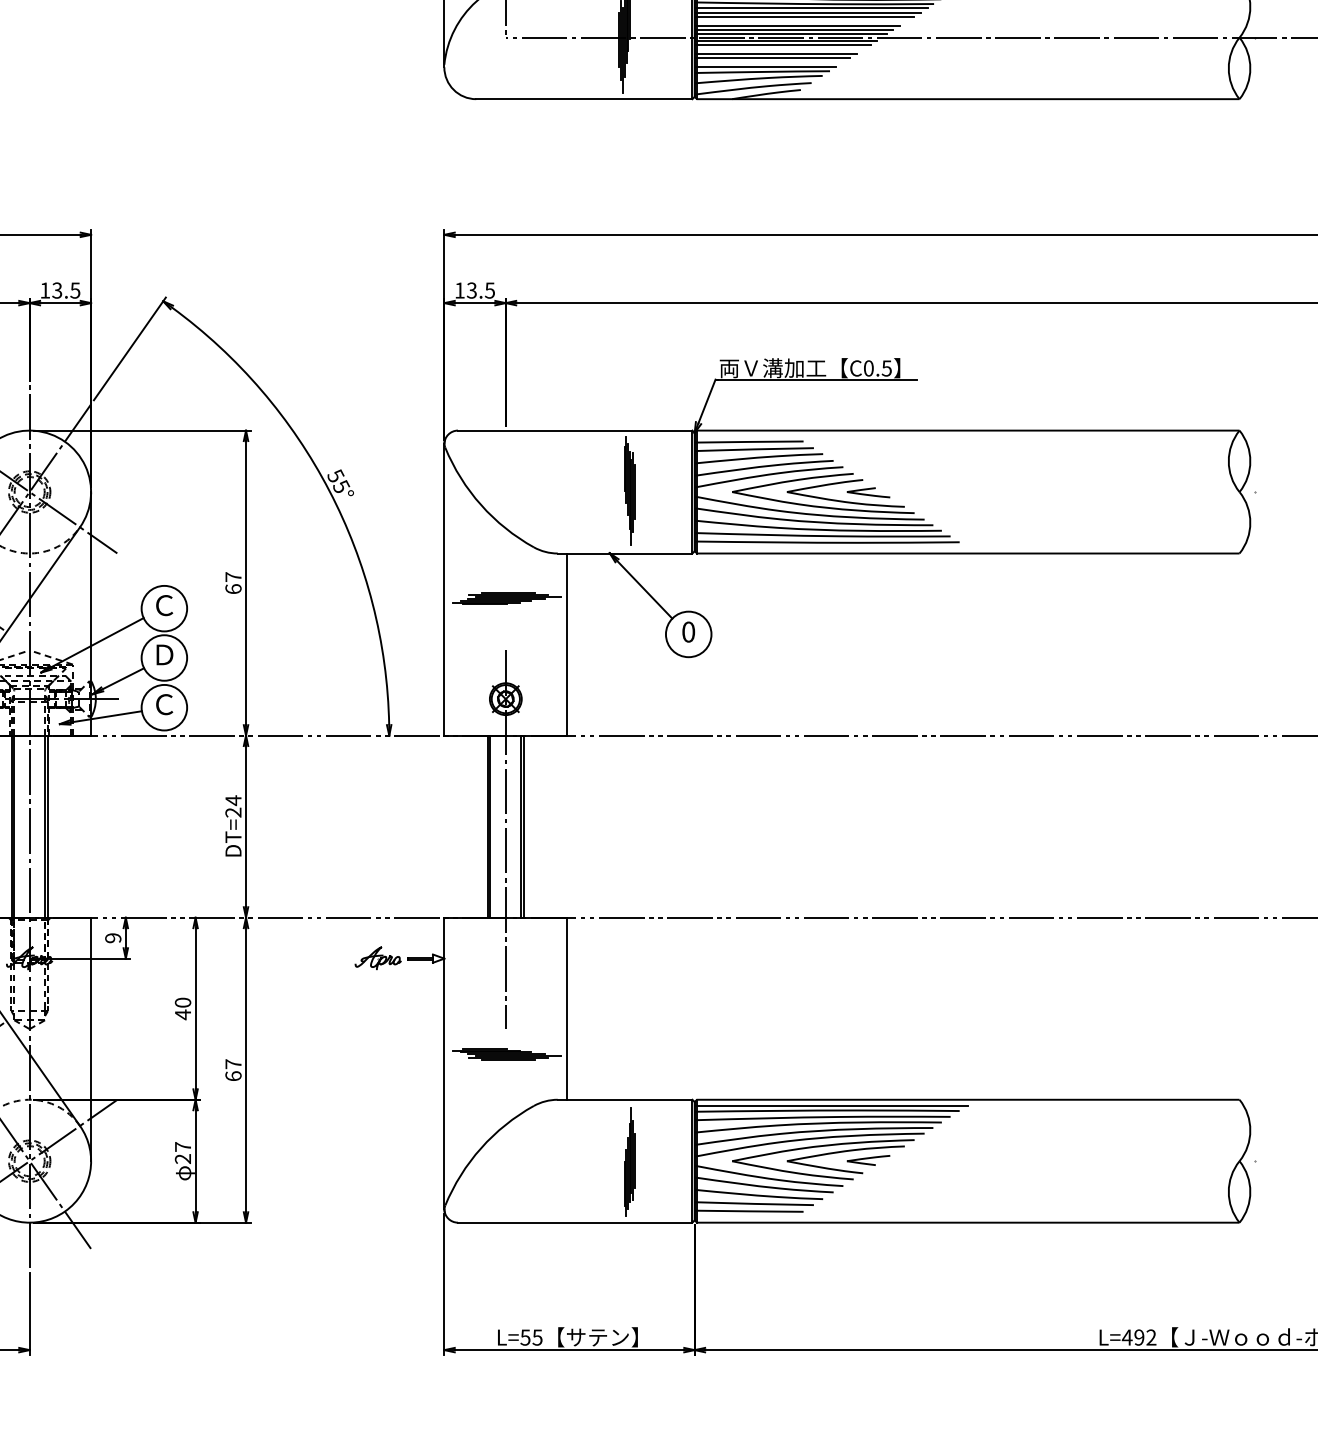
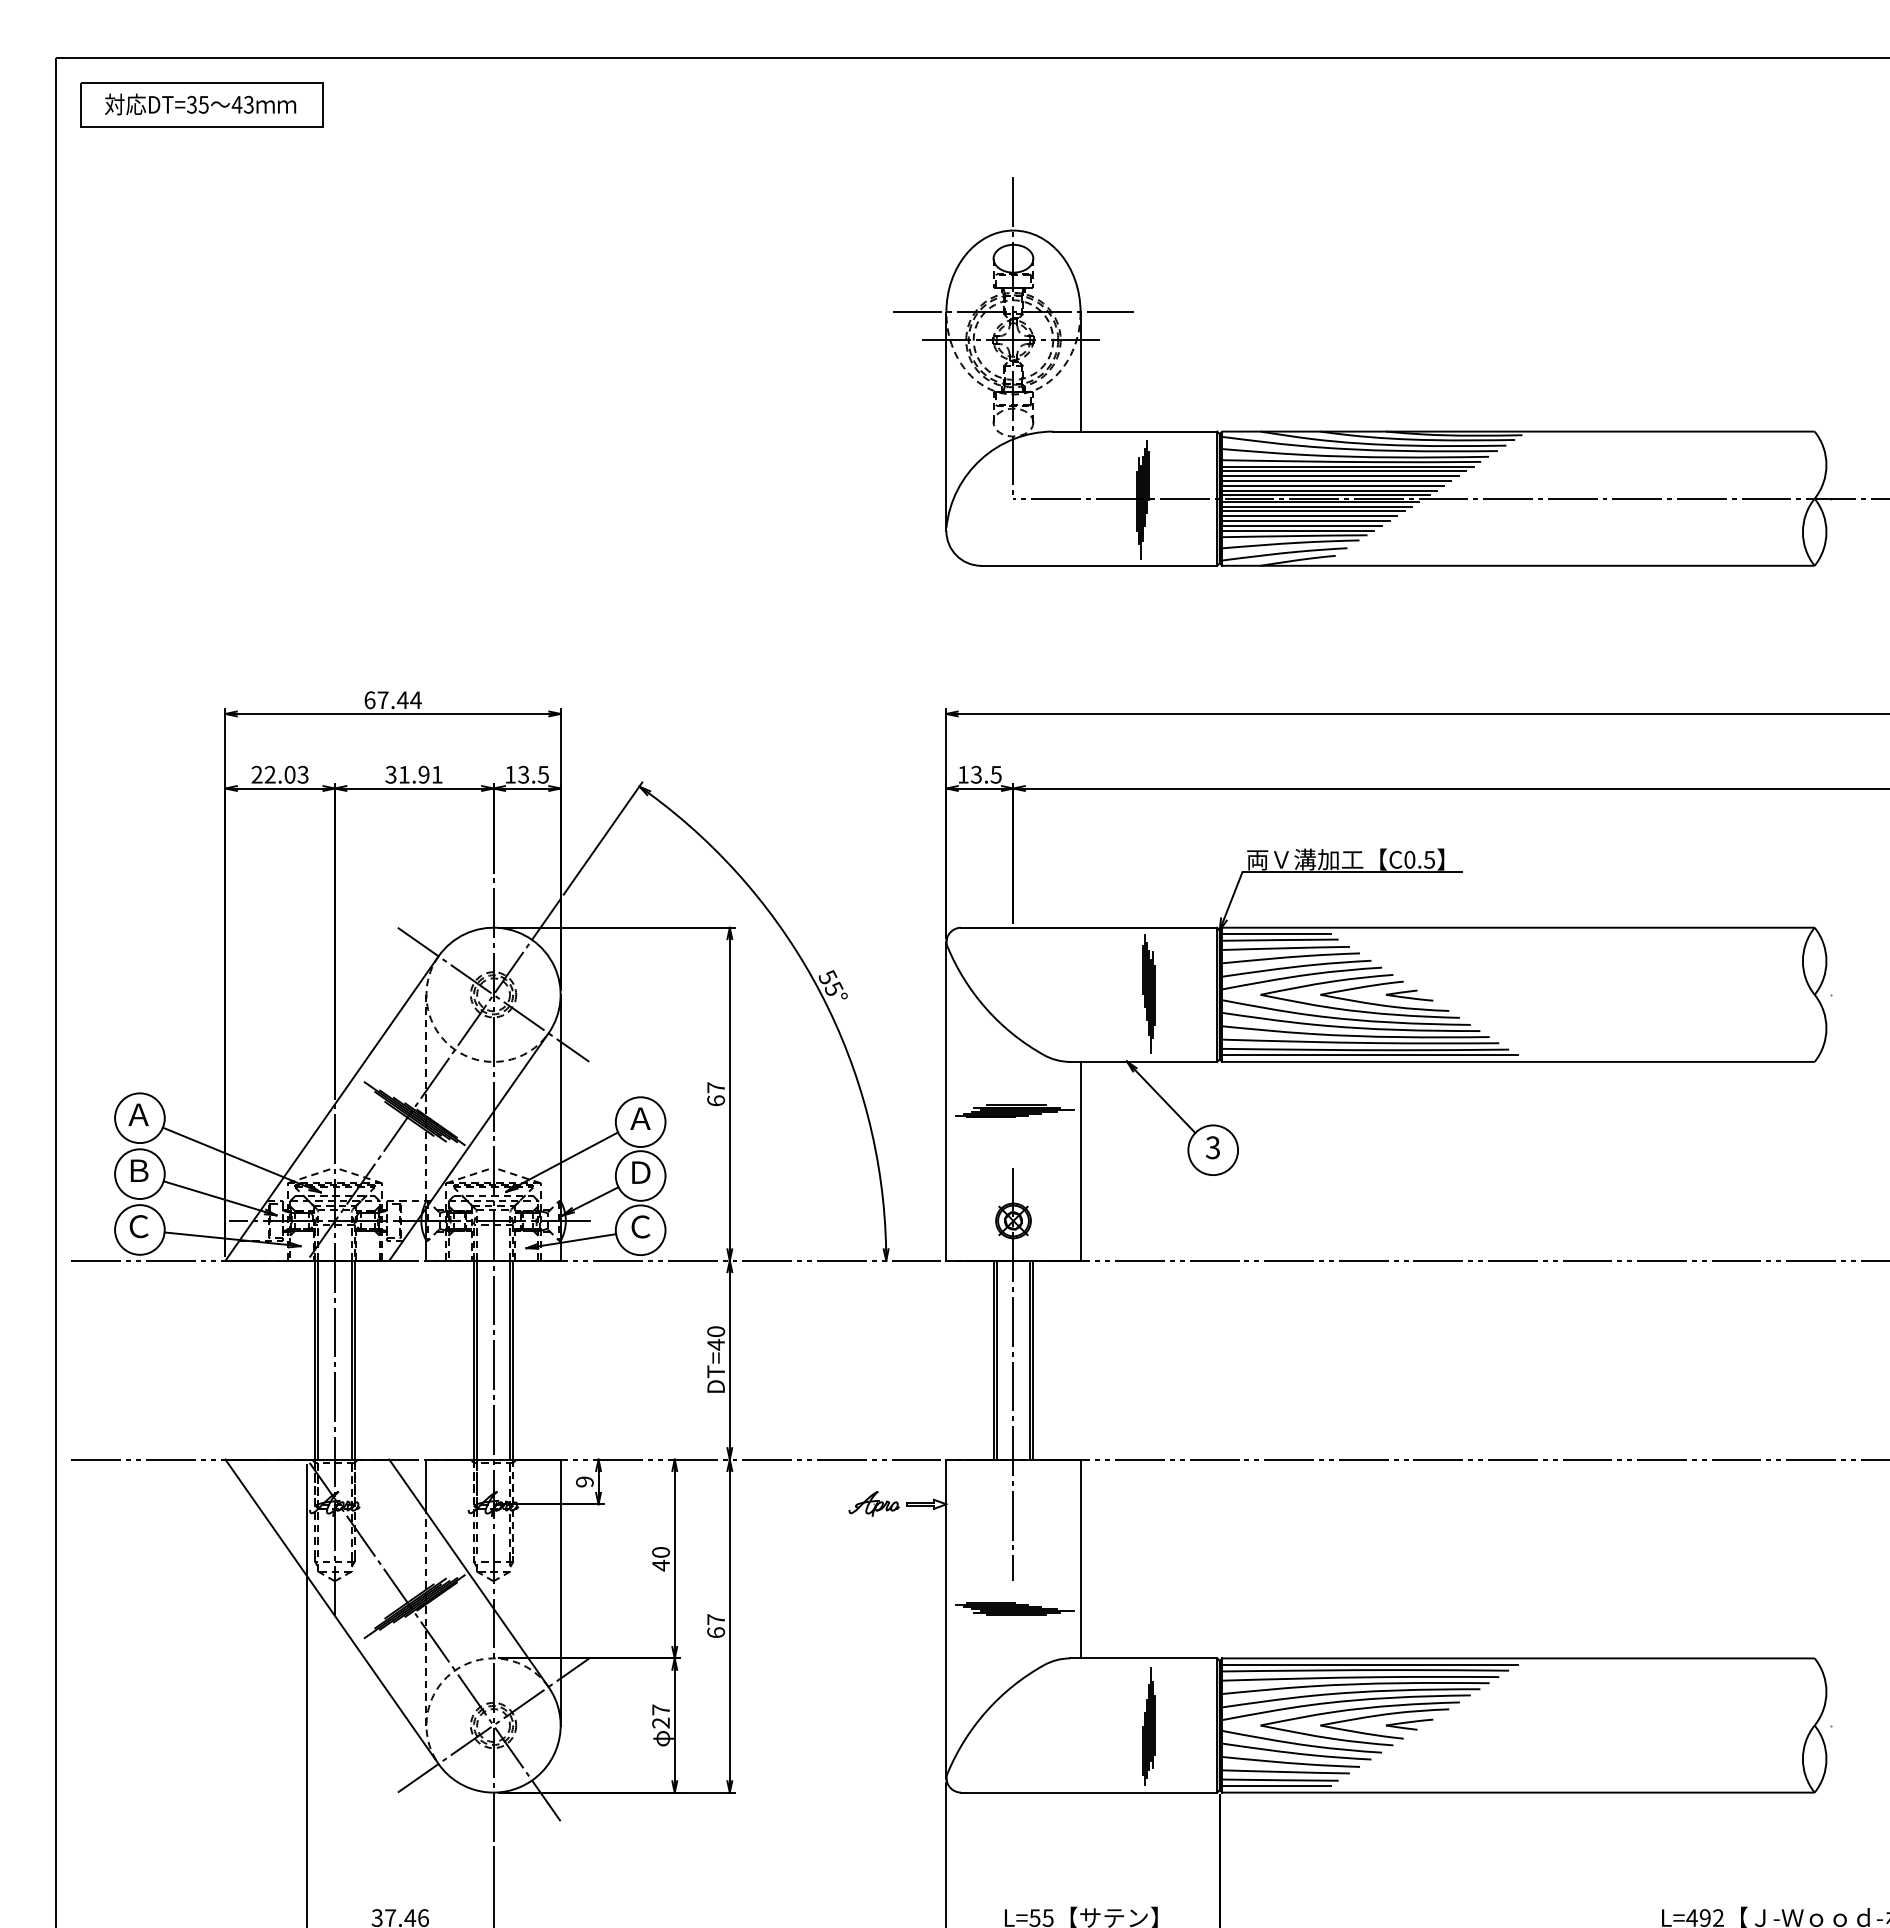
line: (800, 21) -> (1335, 481), added
line: (778, 49) -> (1311, 511), added
line: (768, 62) -> (1300, 525), added
line: (744, 436) -> (1274, 934), added
line: (830, 547) -> (1368, 1055), added
text: (164, 605) -> (640, 1118), Ｃ -> Ａ
text: (688, 631) -> (1212, 1147), 0 -> 3
text: (233, 805) -> (716, 1337), DT=24 -> DT=40
line: (744, 1216) -> (1274, 1785), added

